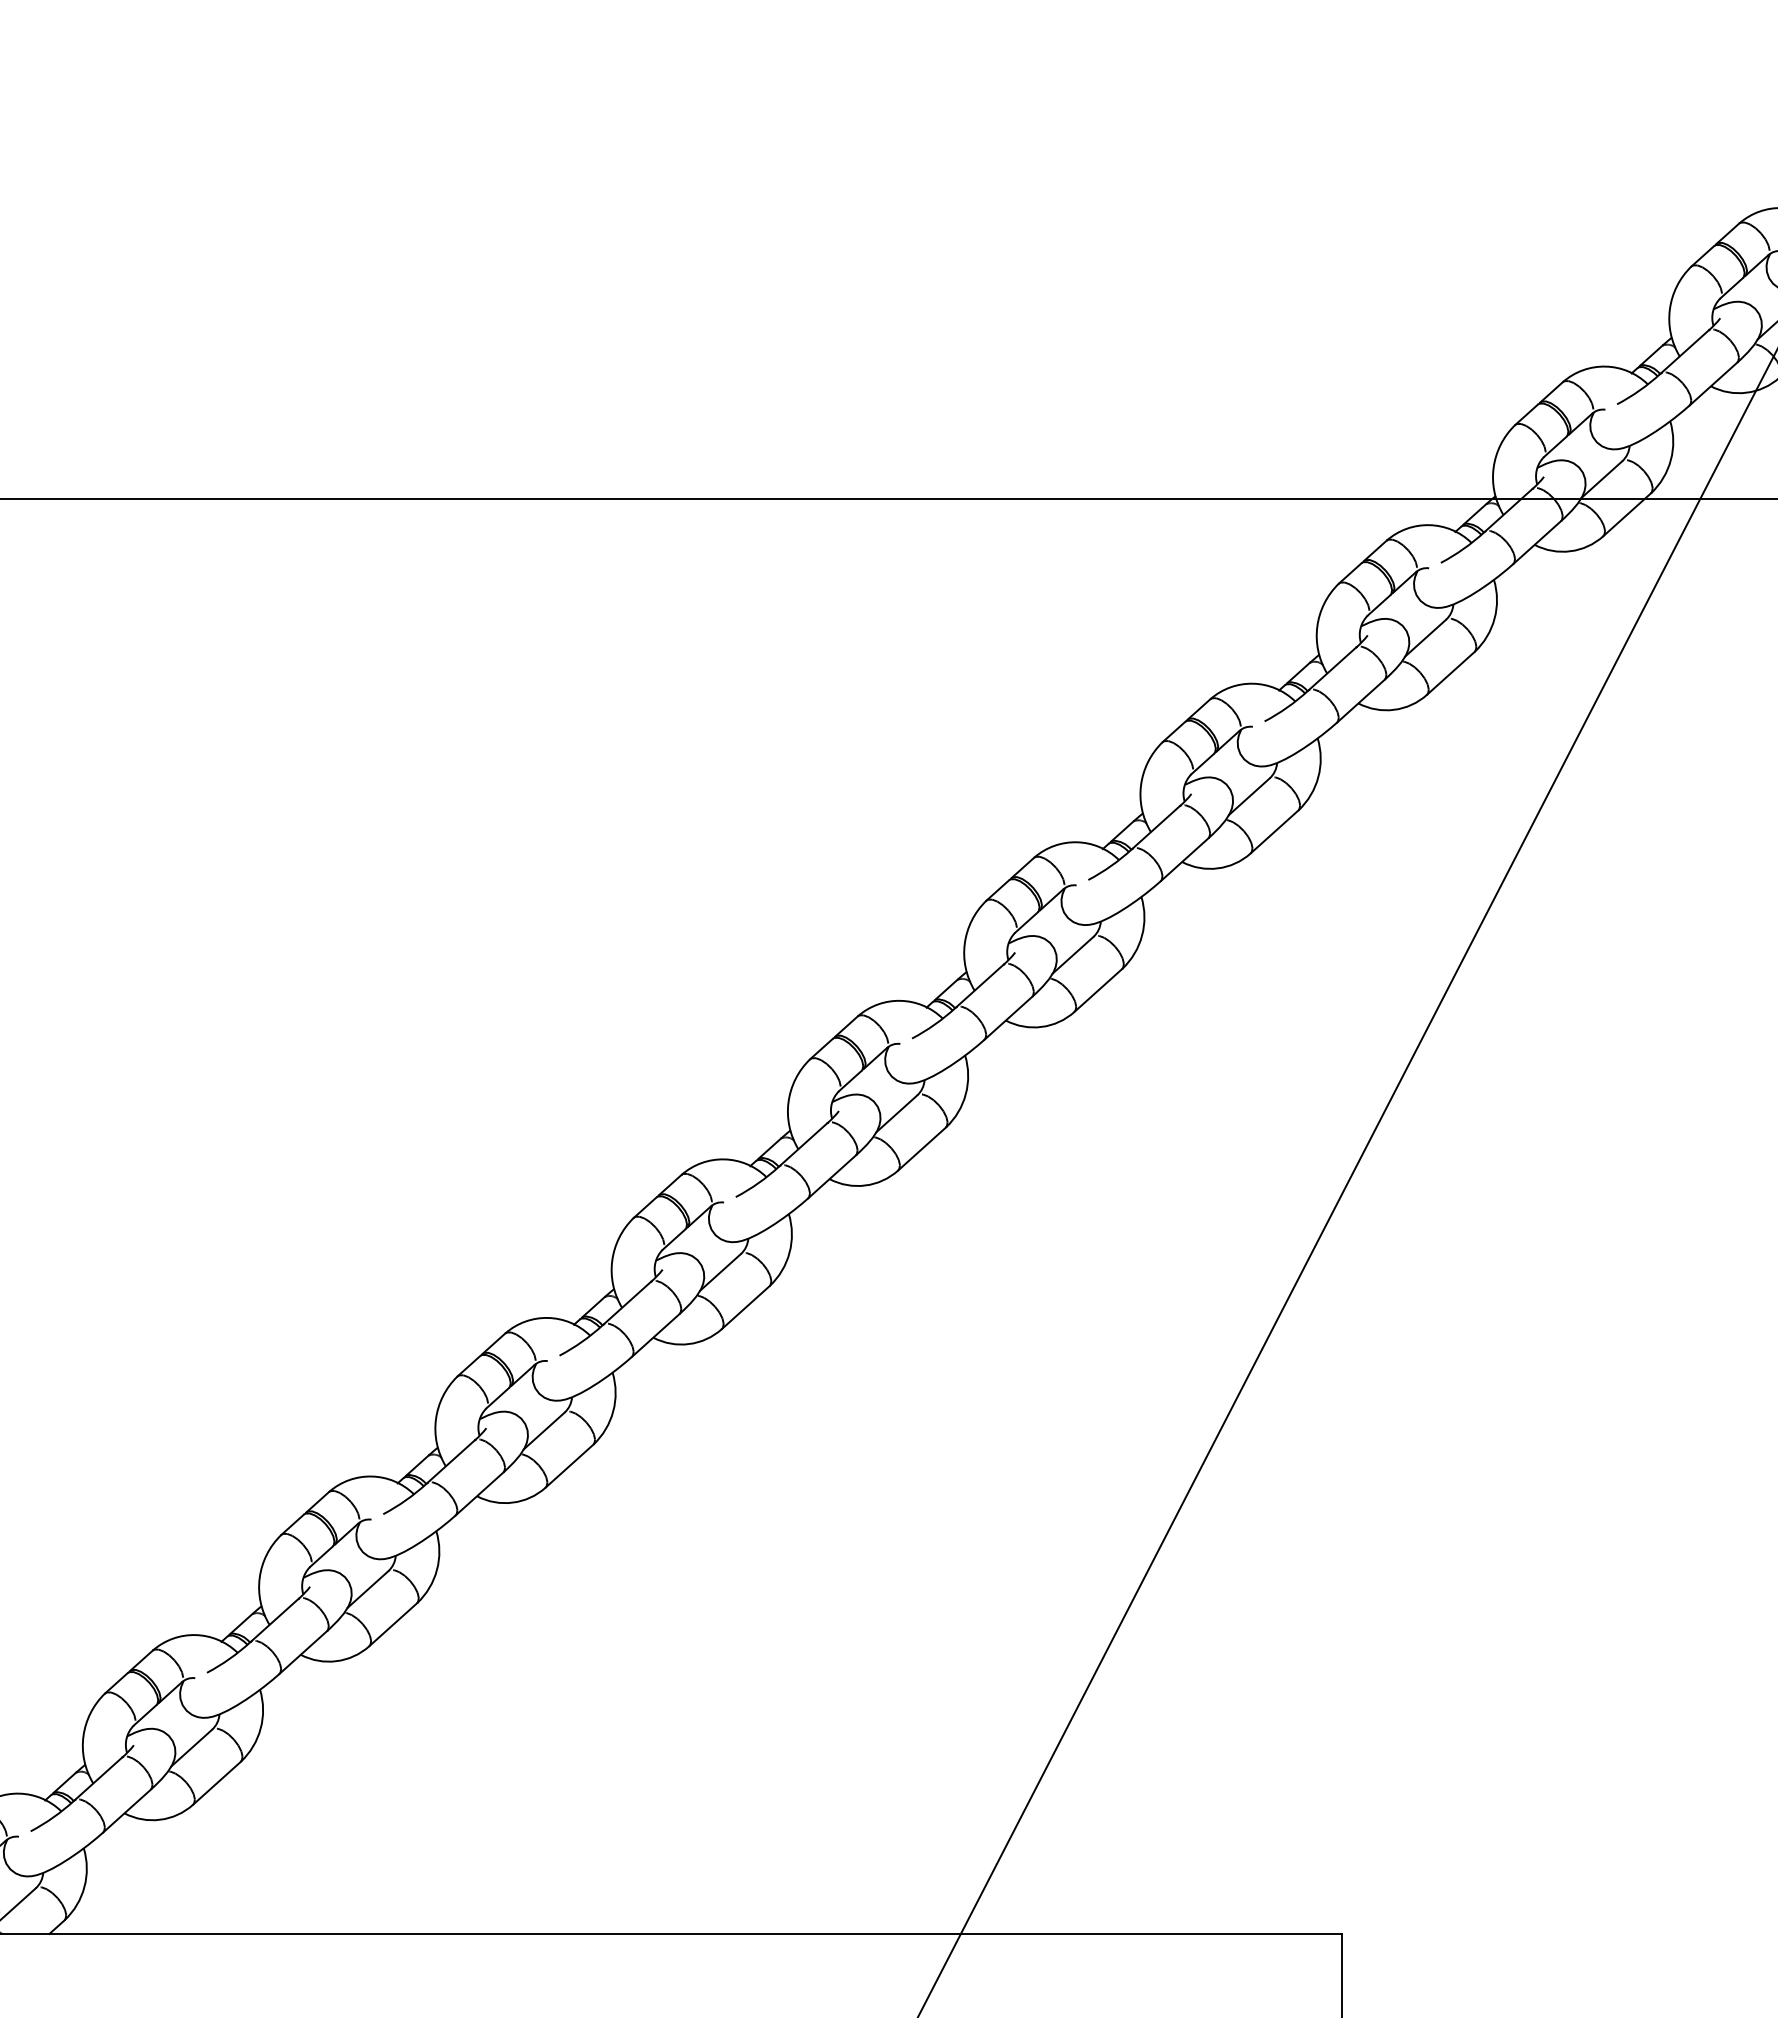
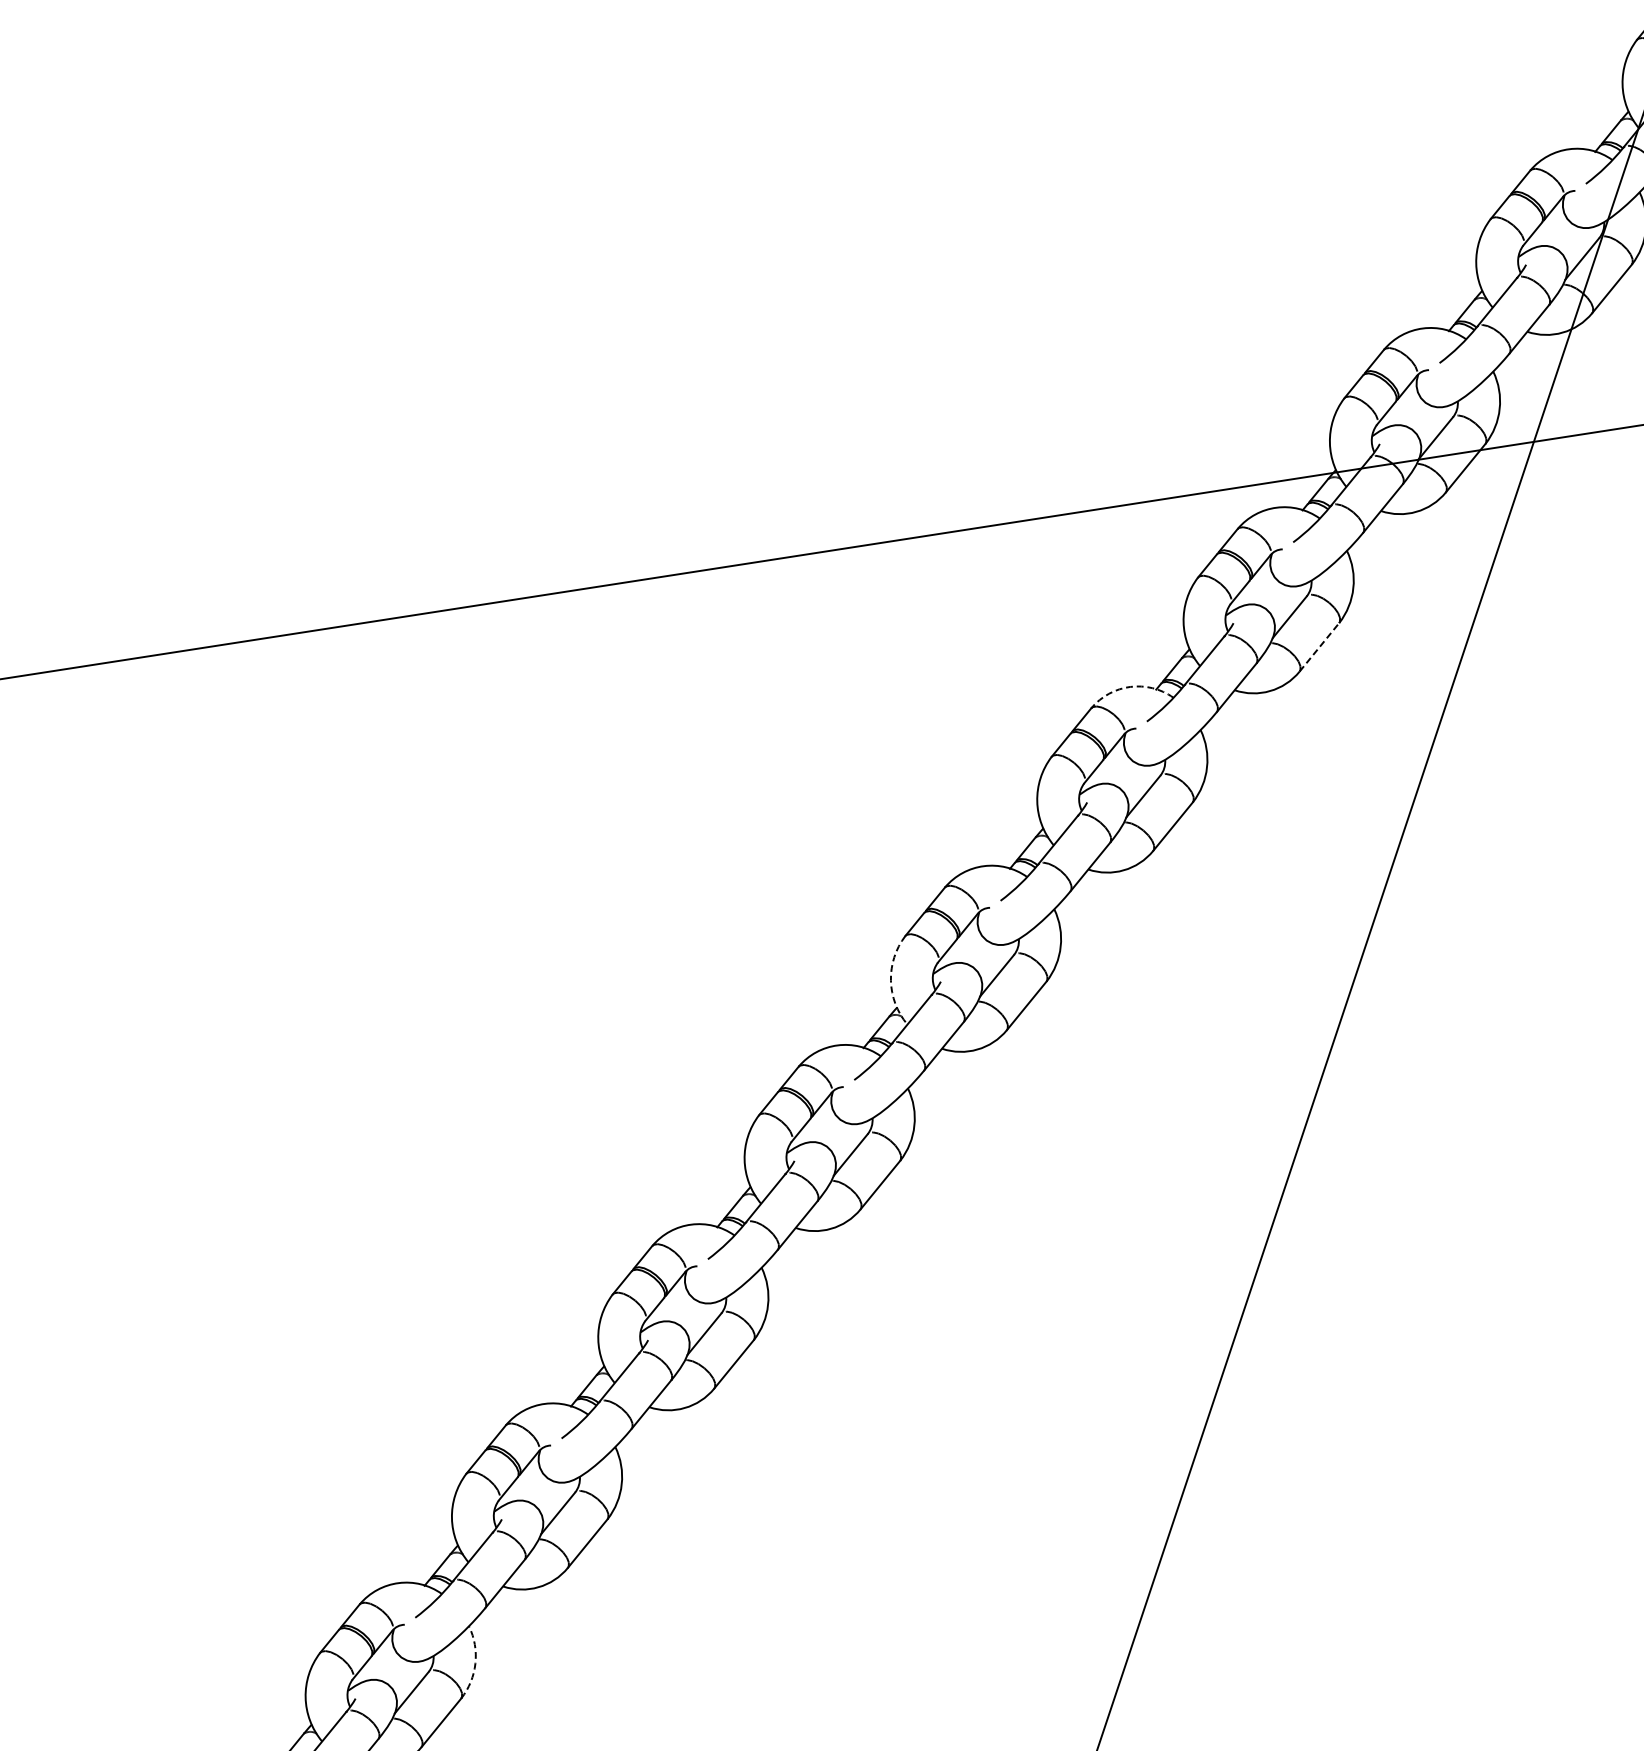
line: (1451, 672) -> (1319, 646), solid -> dashed
arc: (1253, 683) -> (1130, 686), solid -> dashed
arc: (964, 943) -> (890, 980), solid -> dashed
arc: (437, 1569) -> (475, 1662), solid -> dashed

